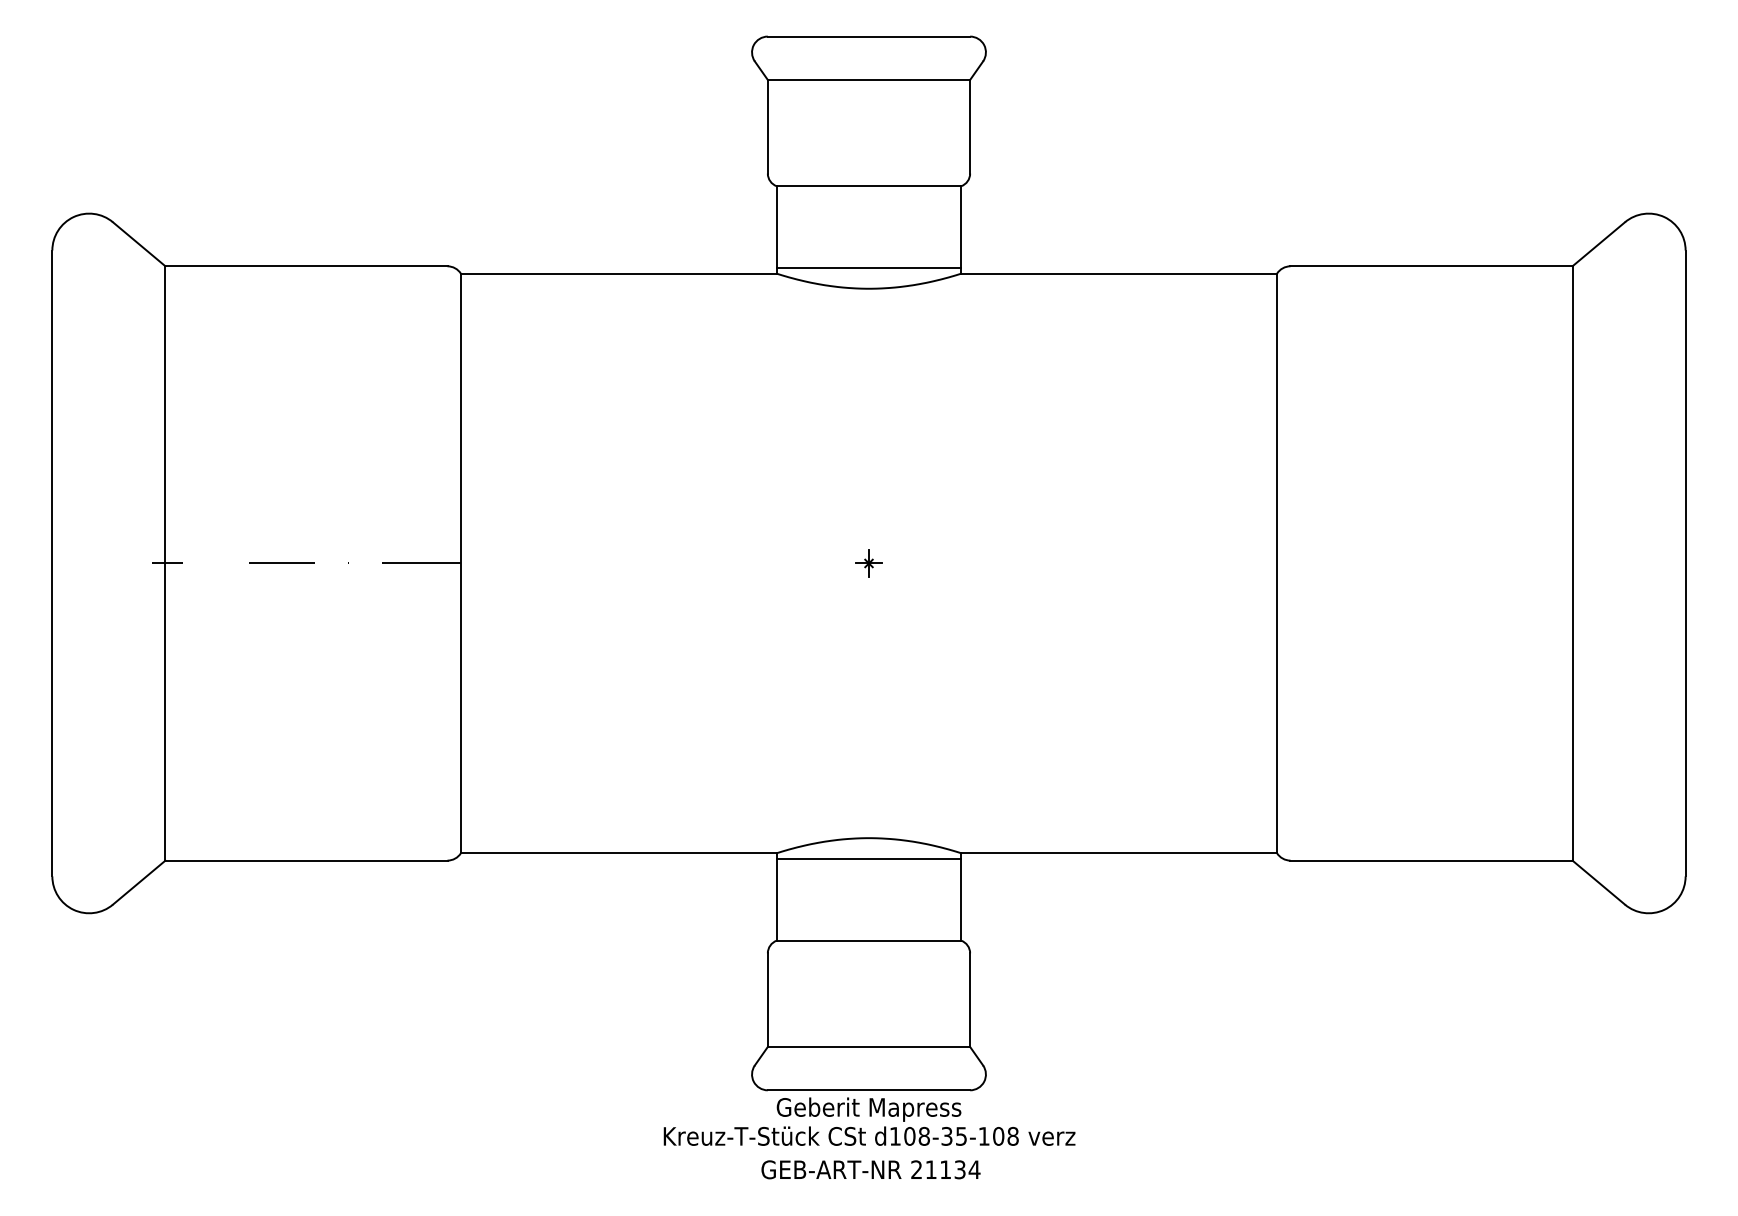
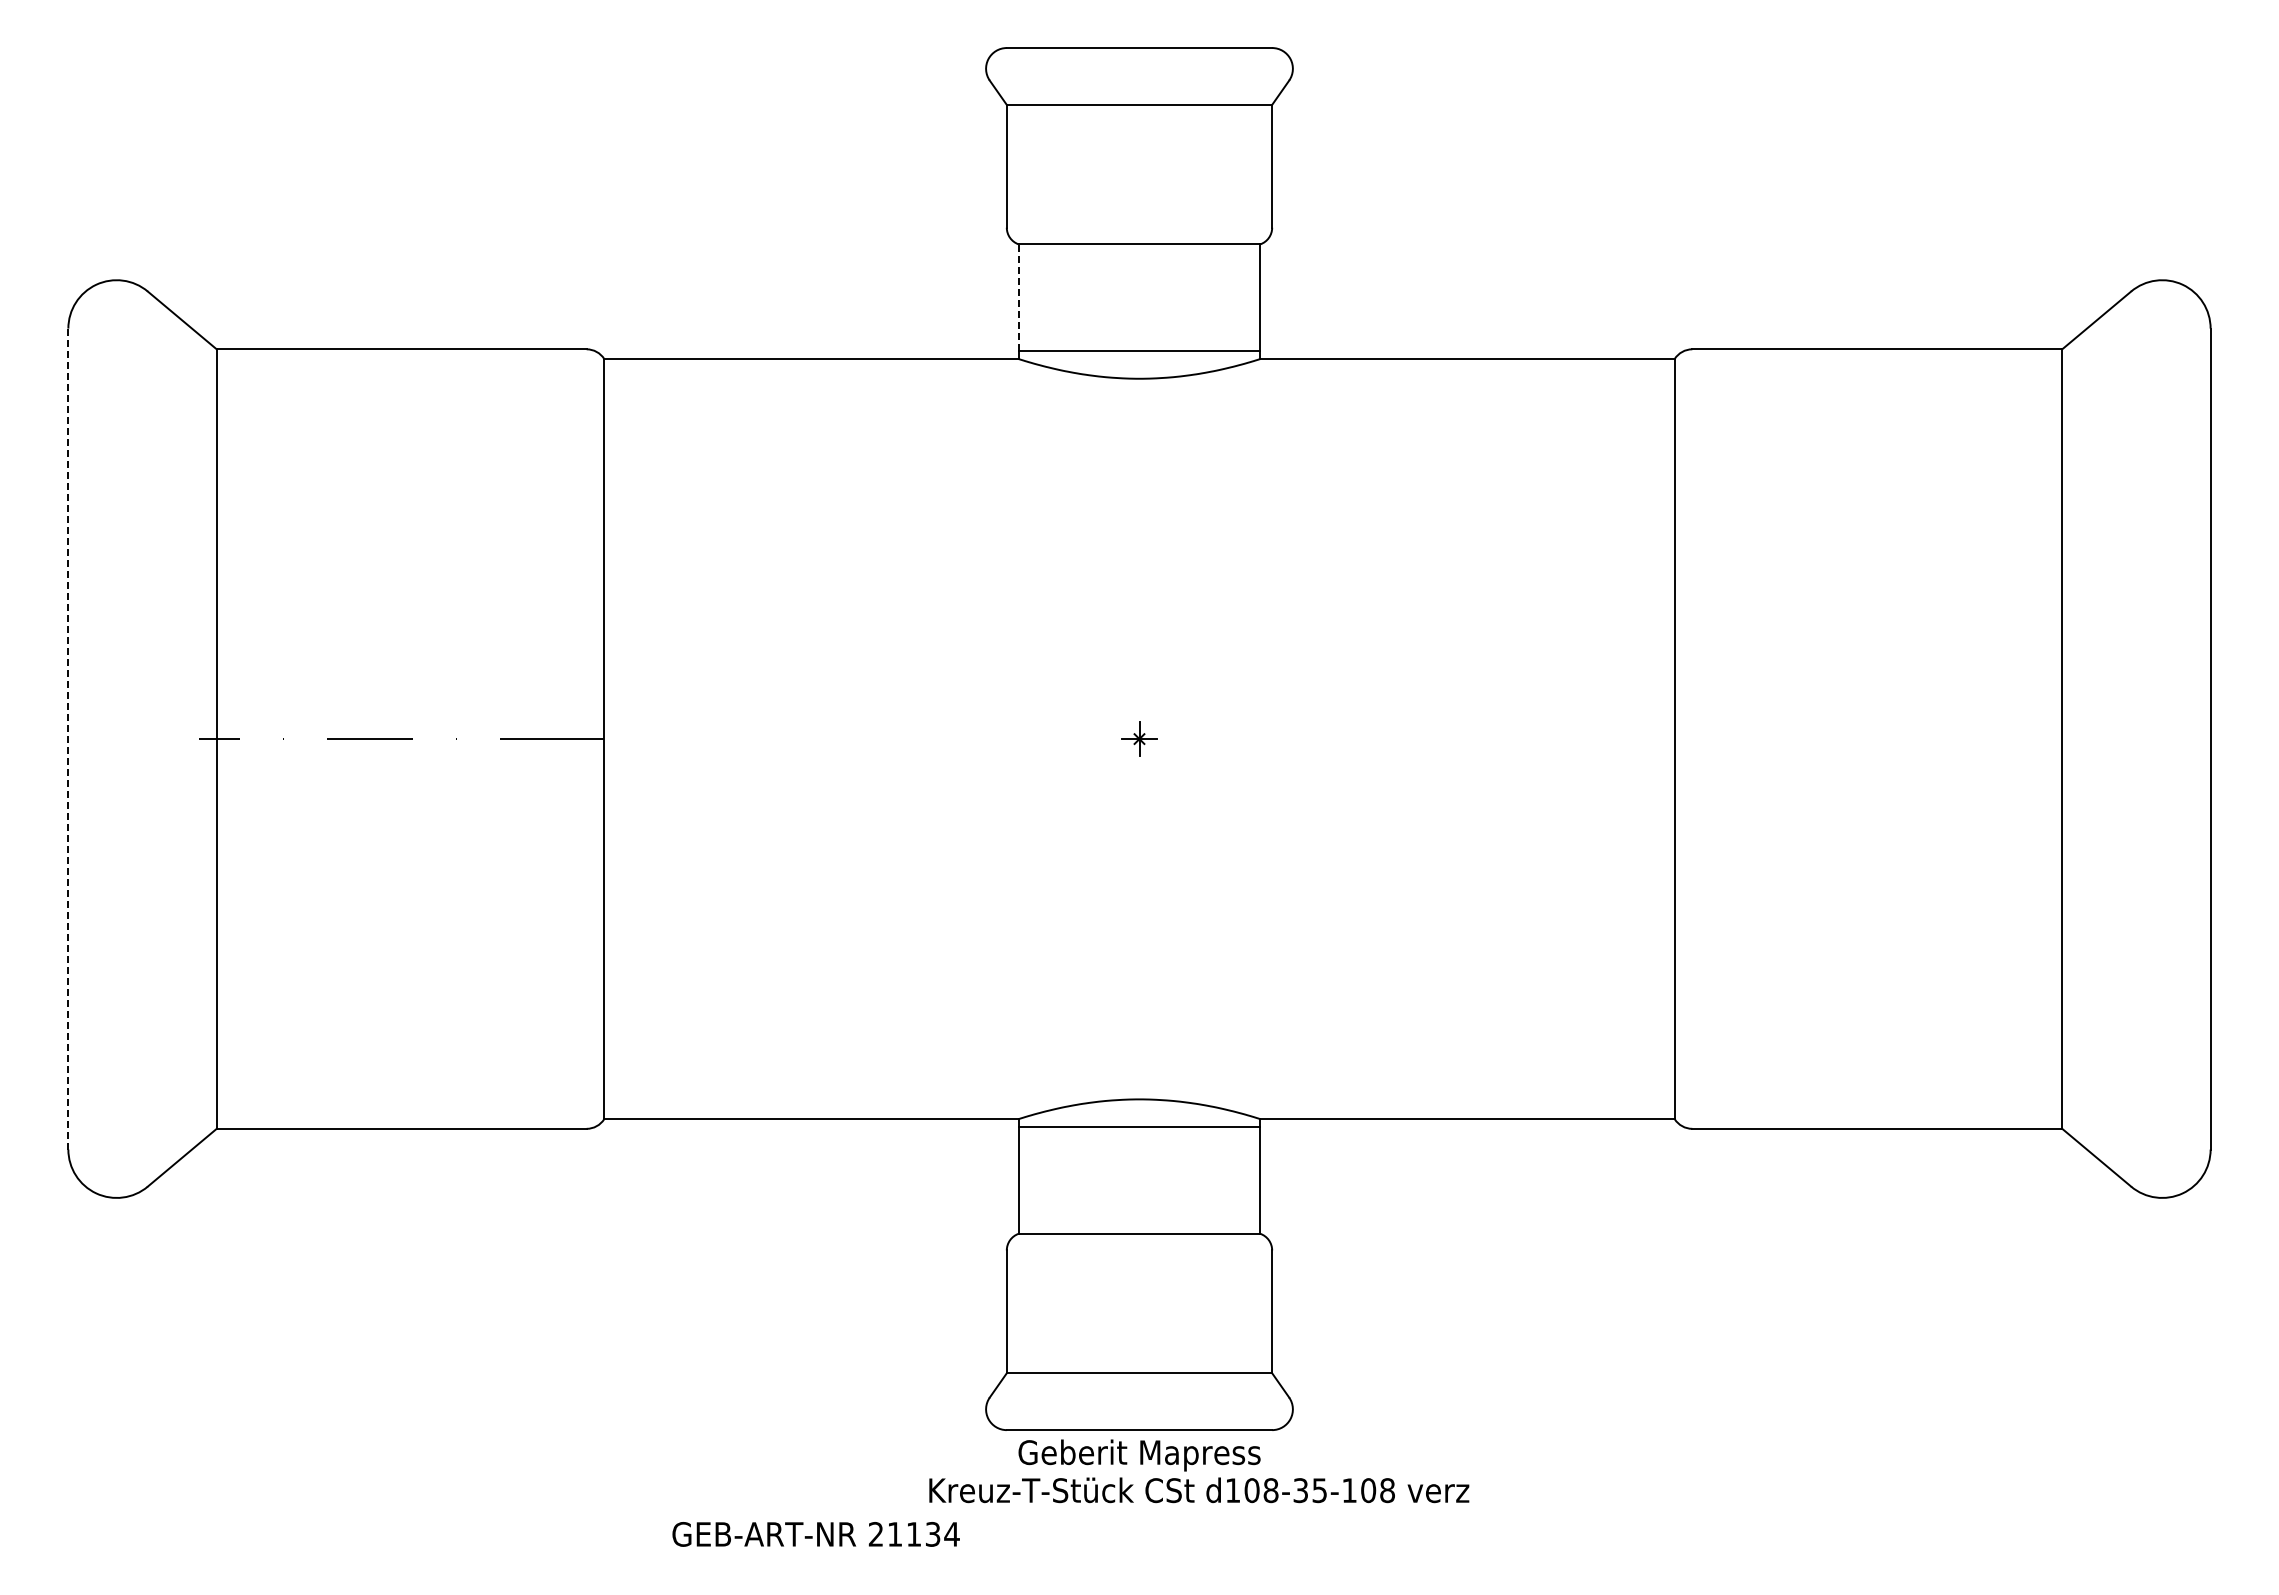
line: (776, 226) -> (1018, 297), solid -> dashed
line: (52, 563) -> (68, 739), solid -> dashed
text: (869, 1136) -> (1199, 1490), moved
text: (870, 1169) -> (815, 1534), moved

